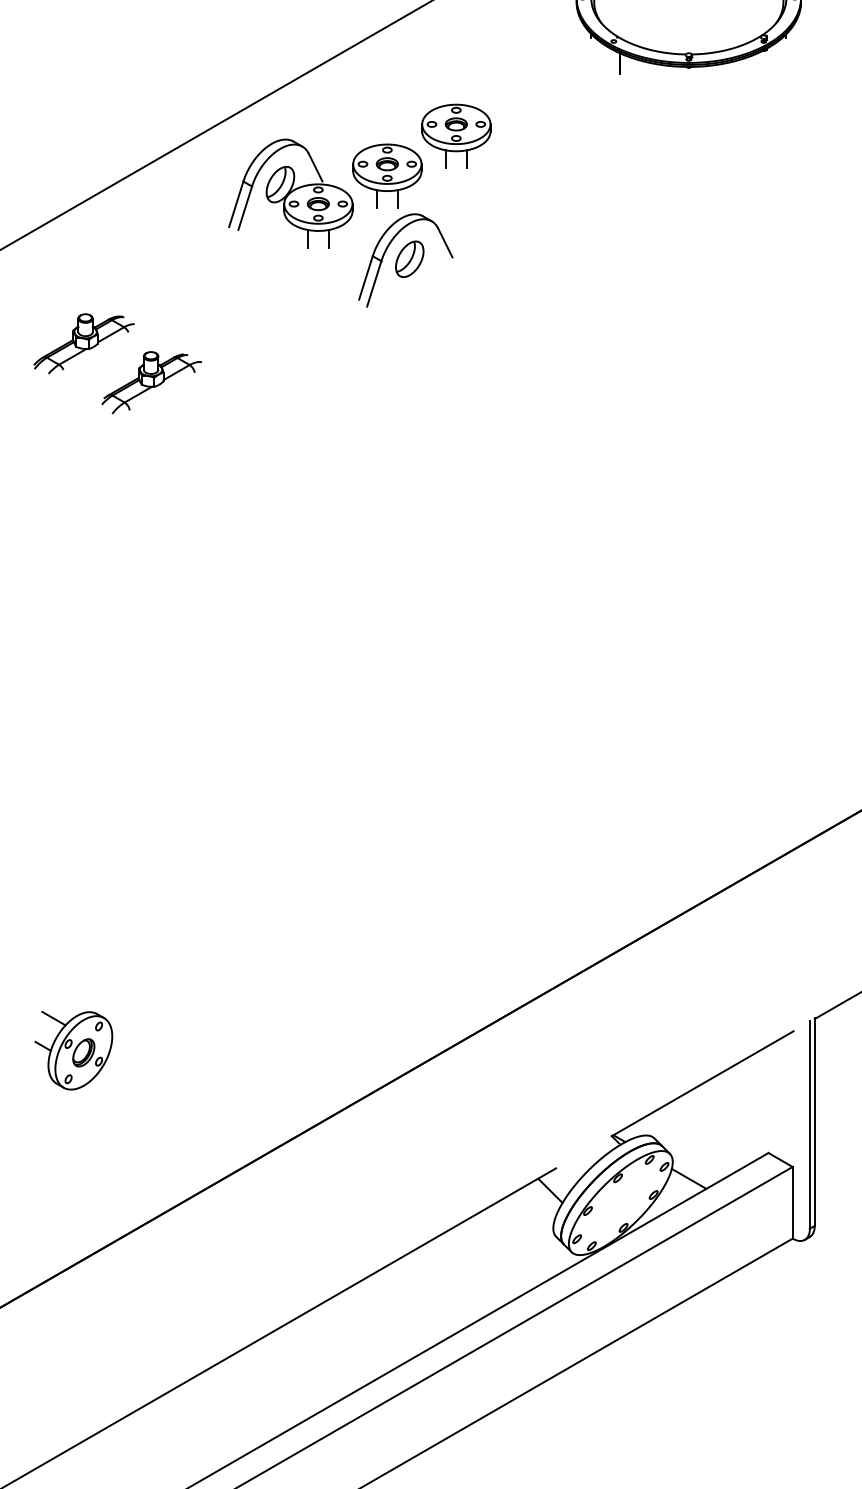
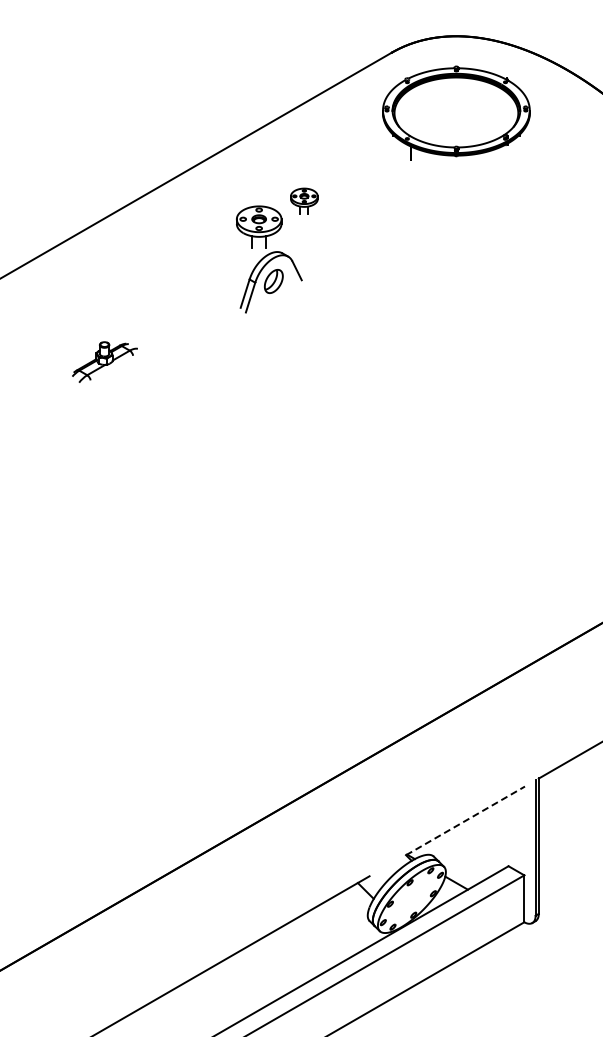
part: (456, 135) -> (304, 200), size x0.6
part: (290, 193) -> (195, 238), removed
part: (83, 343) -> (60, 336), removed
part: (73, 1049) -> (53, 798), removed
line: (702, 1083) -> (465, 820), solid -> dashed

